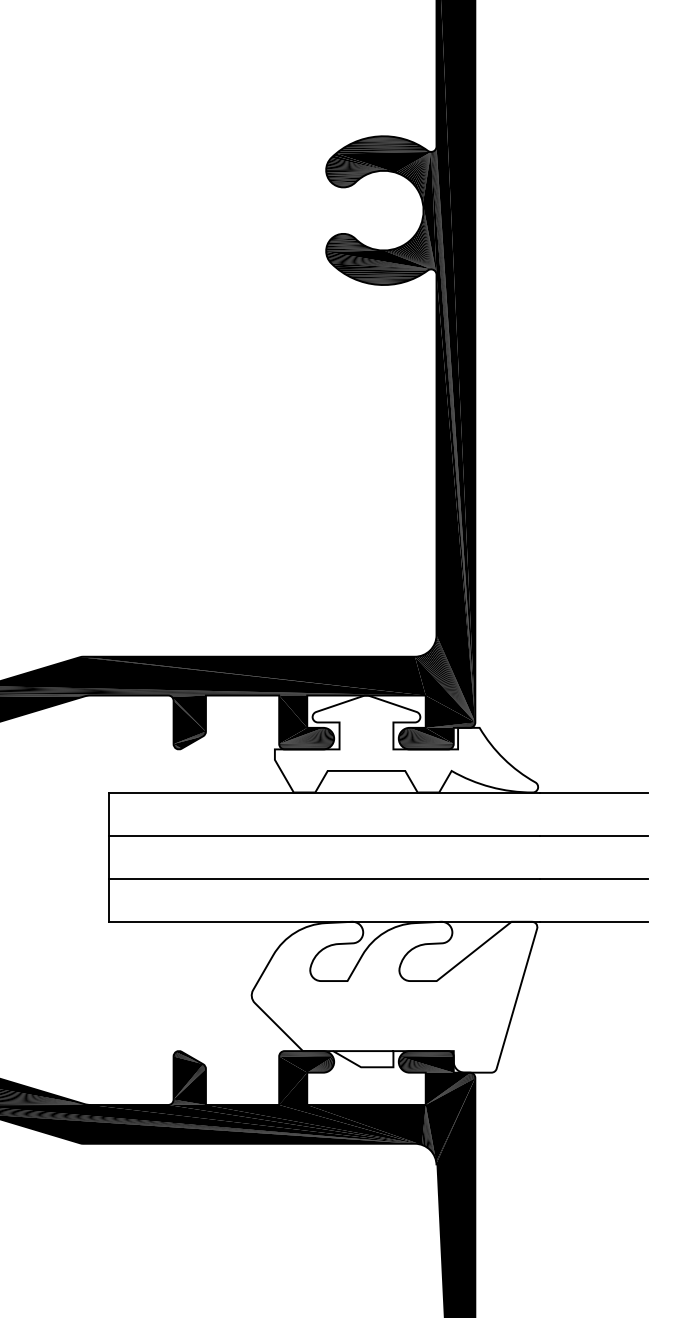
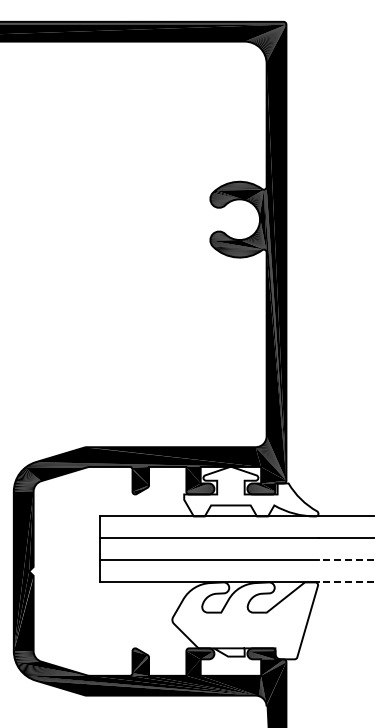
line: (593, 878) -> (346, 560), solid -> dashed
line: (593, 921) -> (346, 582), solid -> dashed

